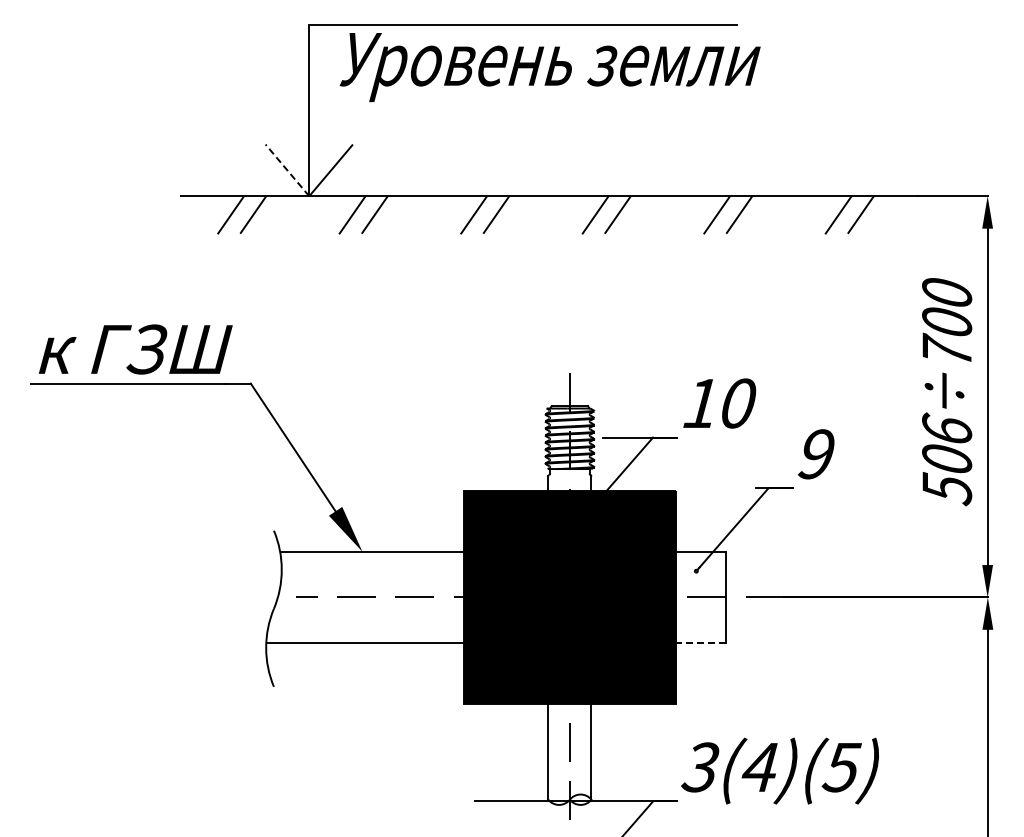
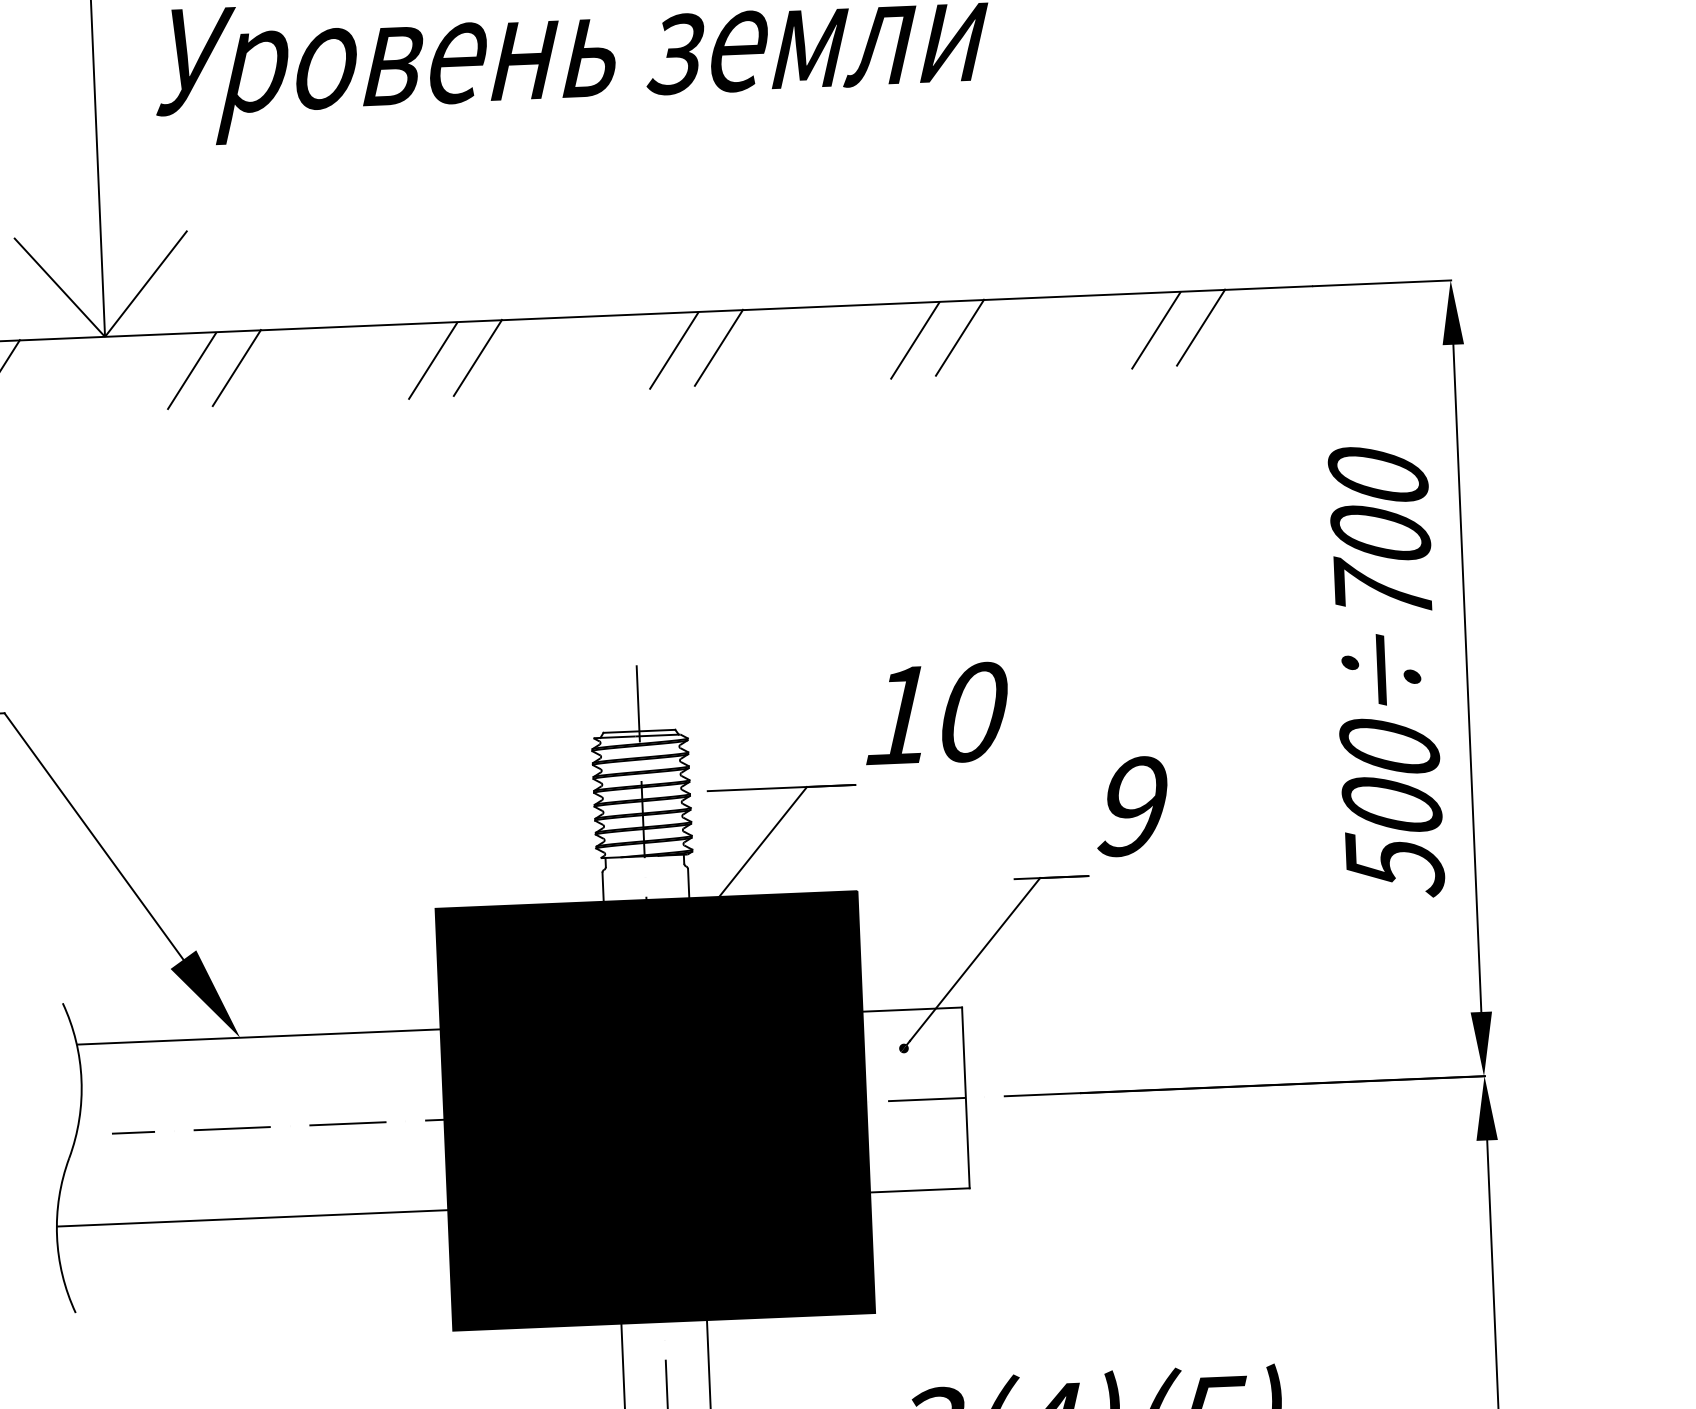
line: (287, 170) -> (59, 287), dashed -> solid
text: (947, 427) -> (1390, 742), 506 -> 500
line: (700, 642) -> (918, 1189), dashed -> solid

